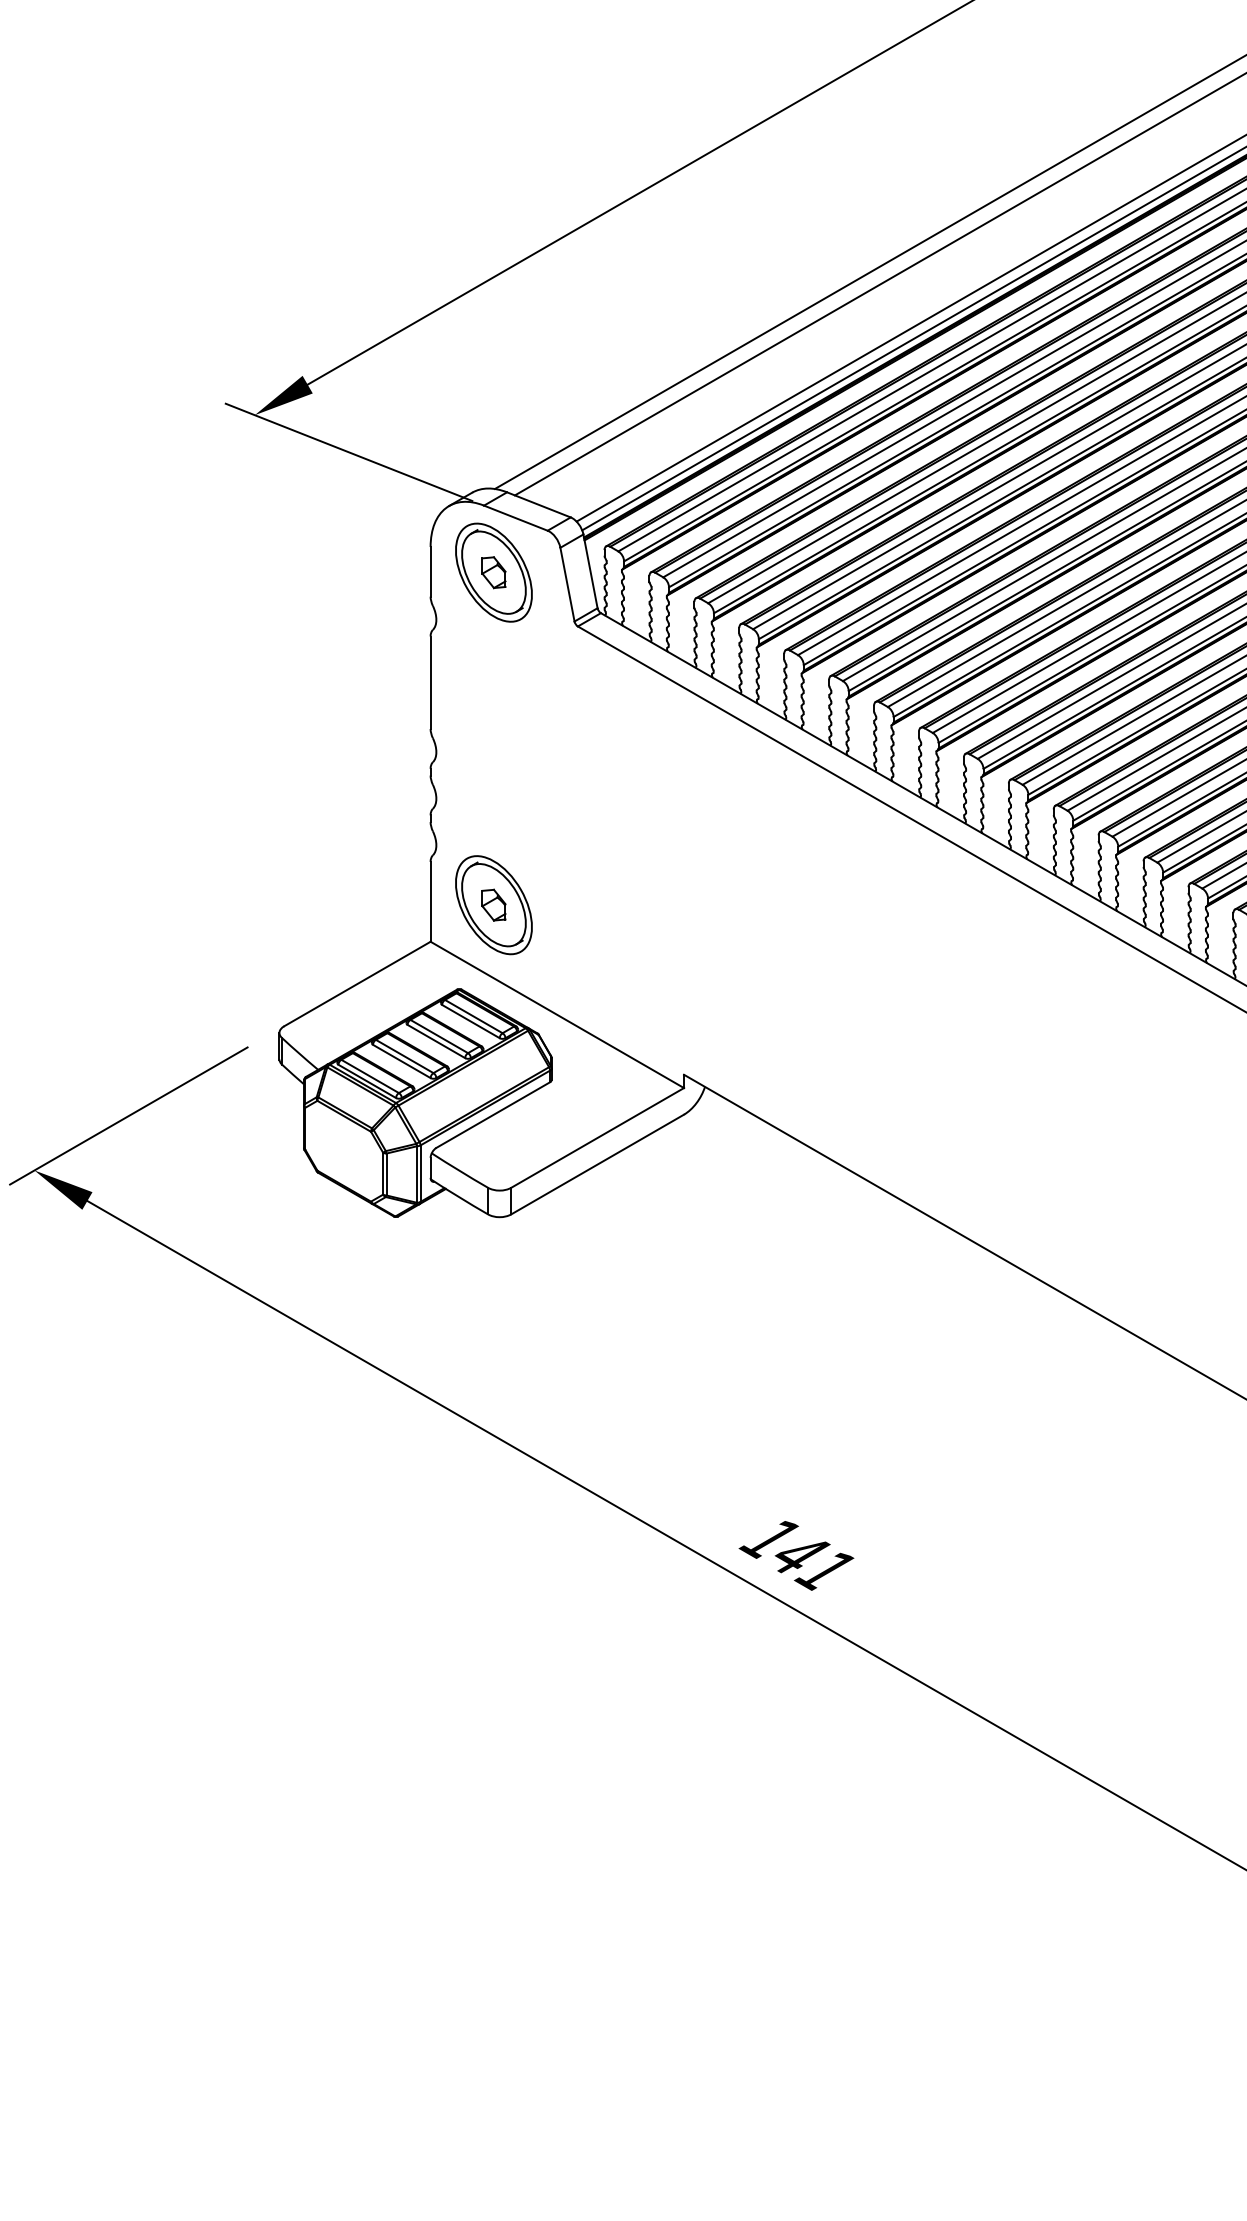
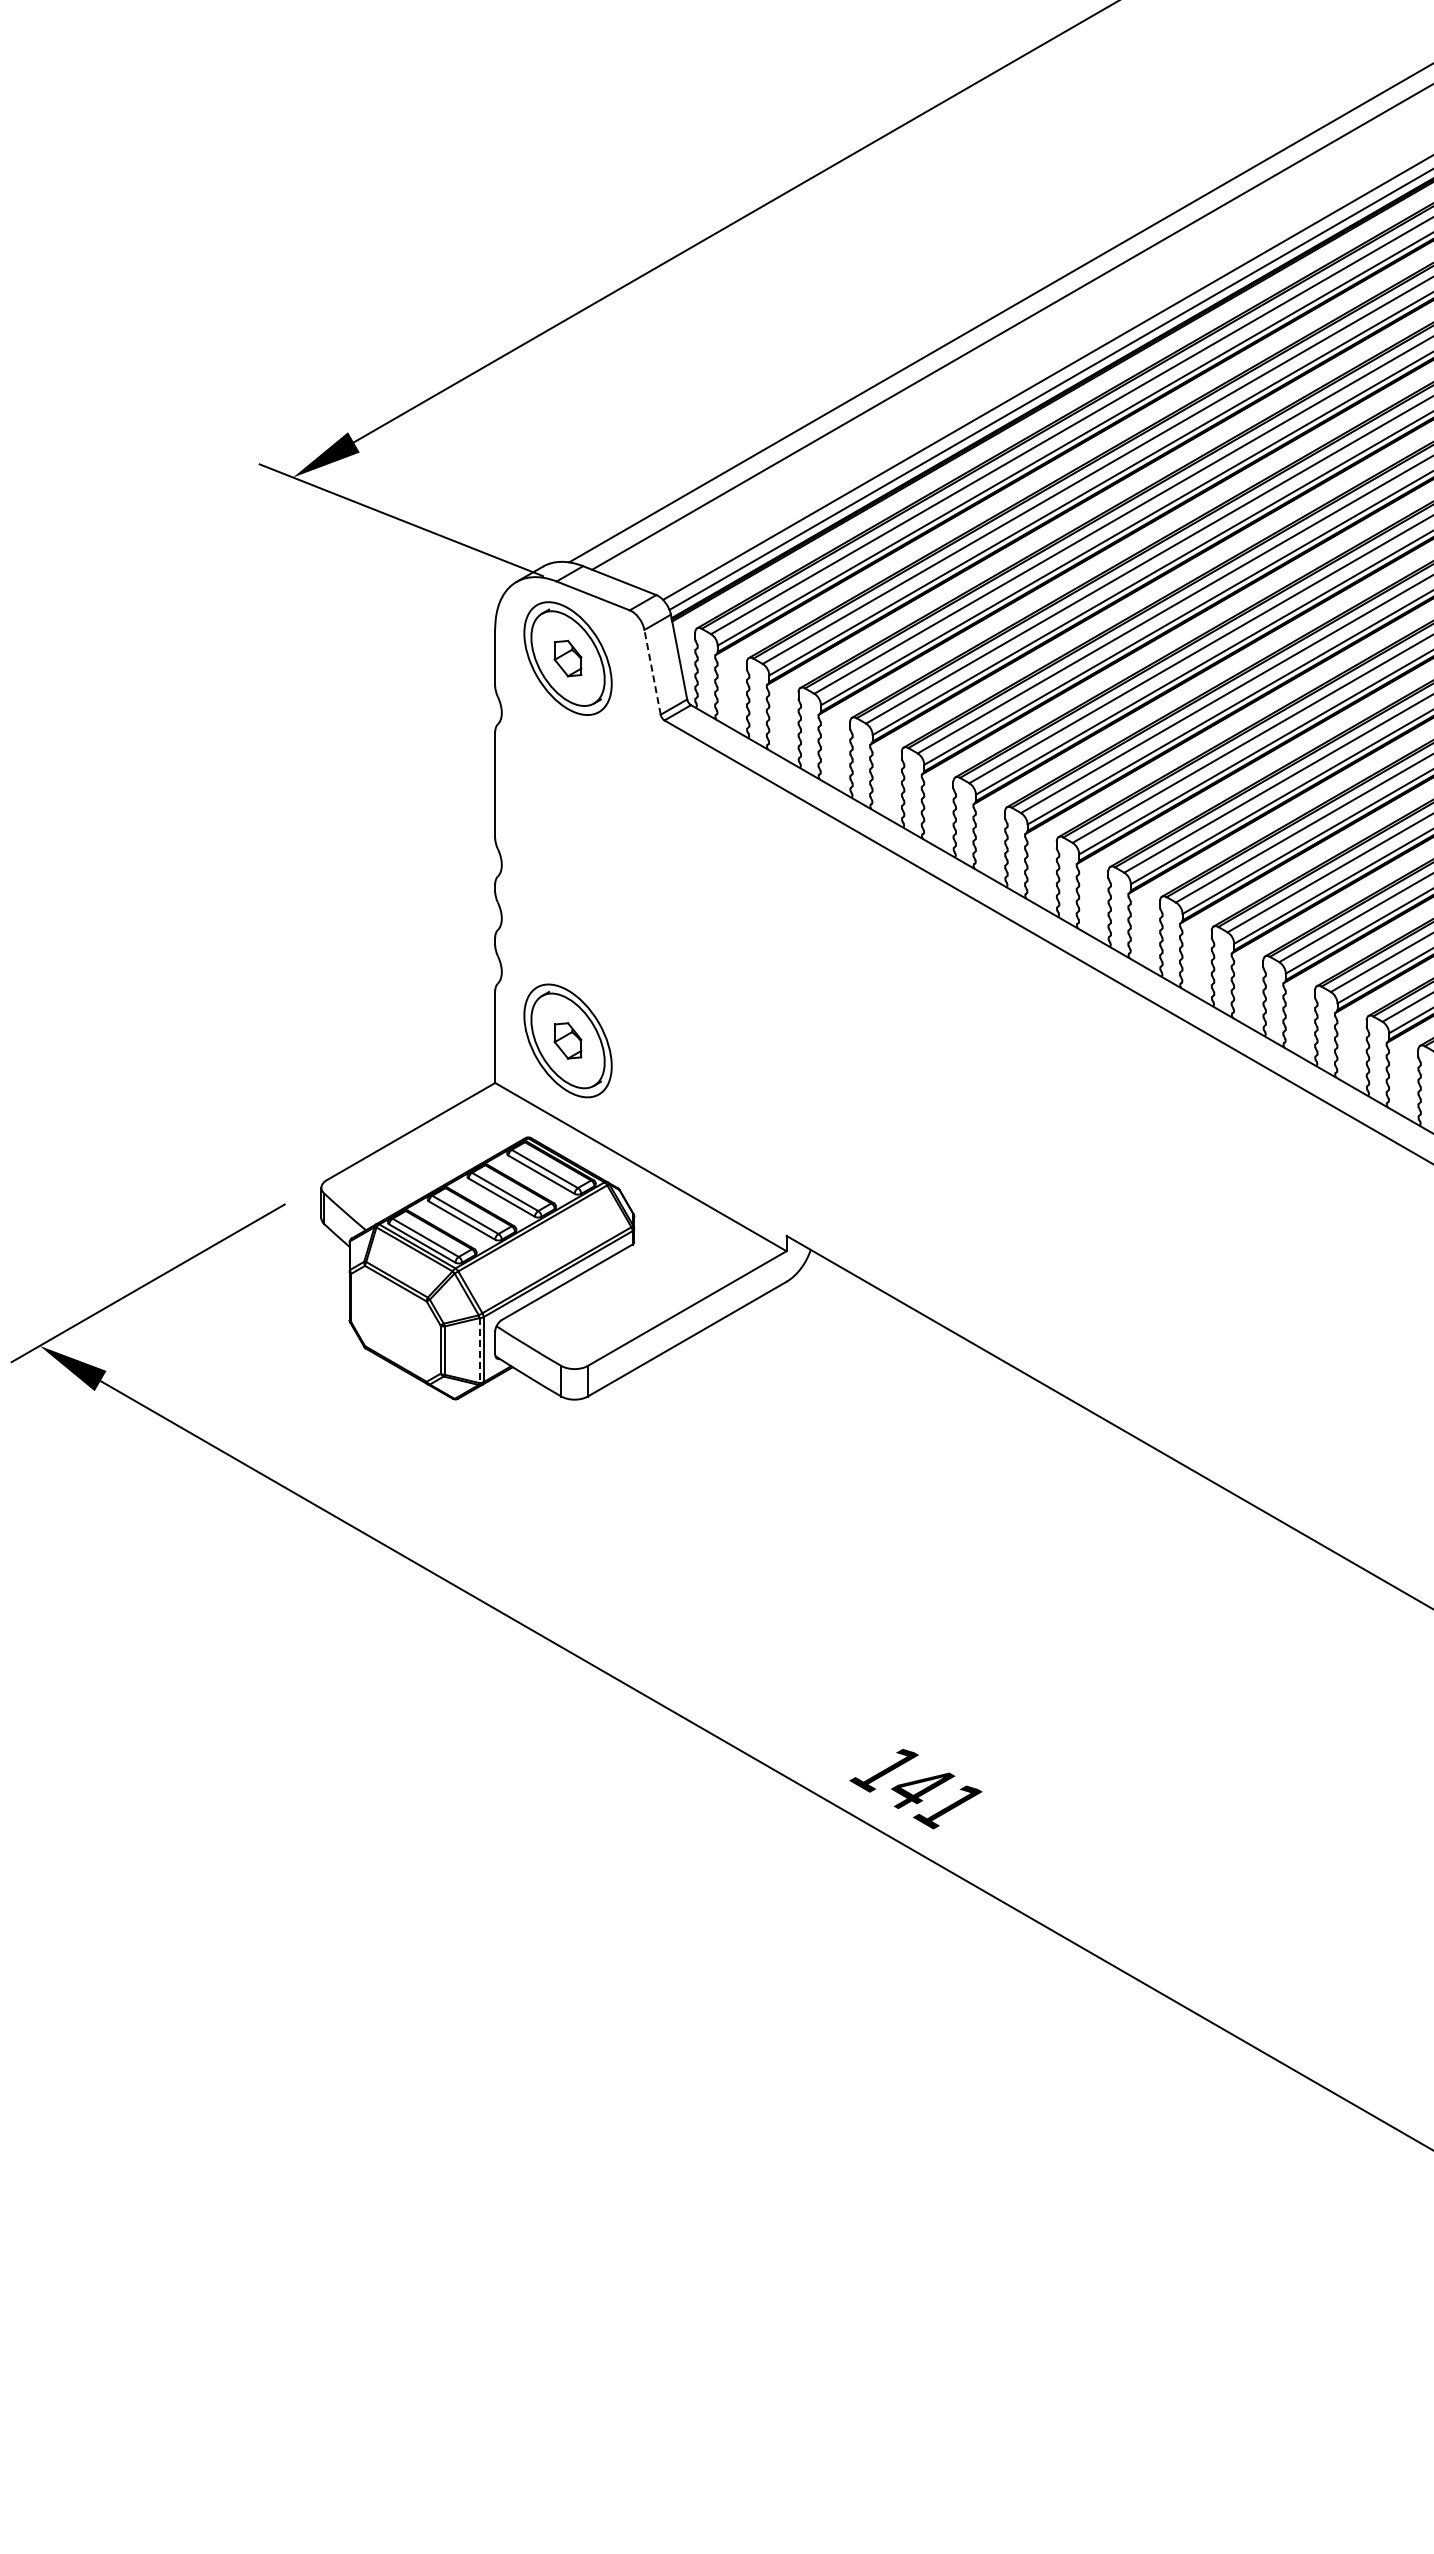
line: (567, 583) -> (652, 671), solid -> dashed
line: (416, 1174) -> (479, 1350), solid -> dashed

